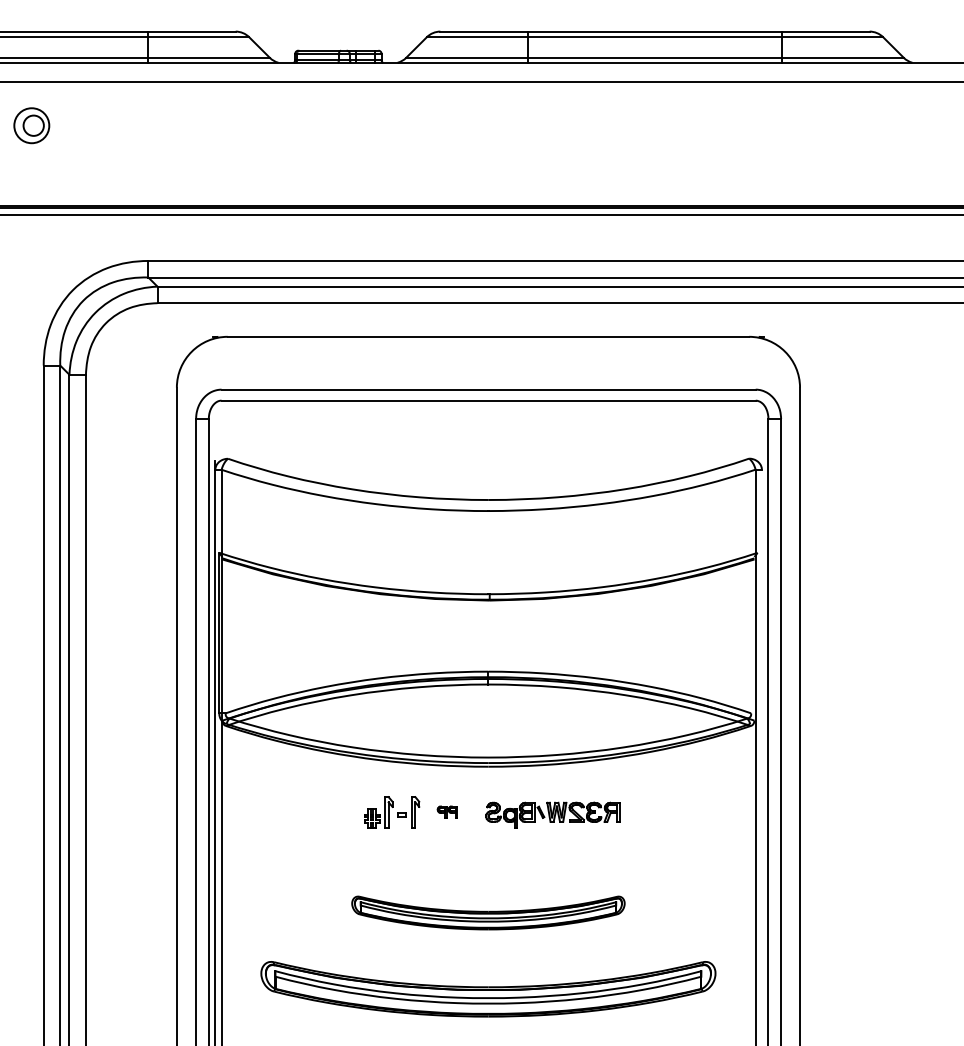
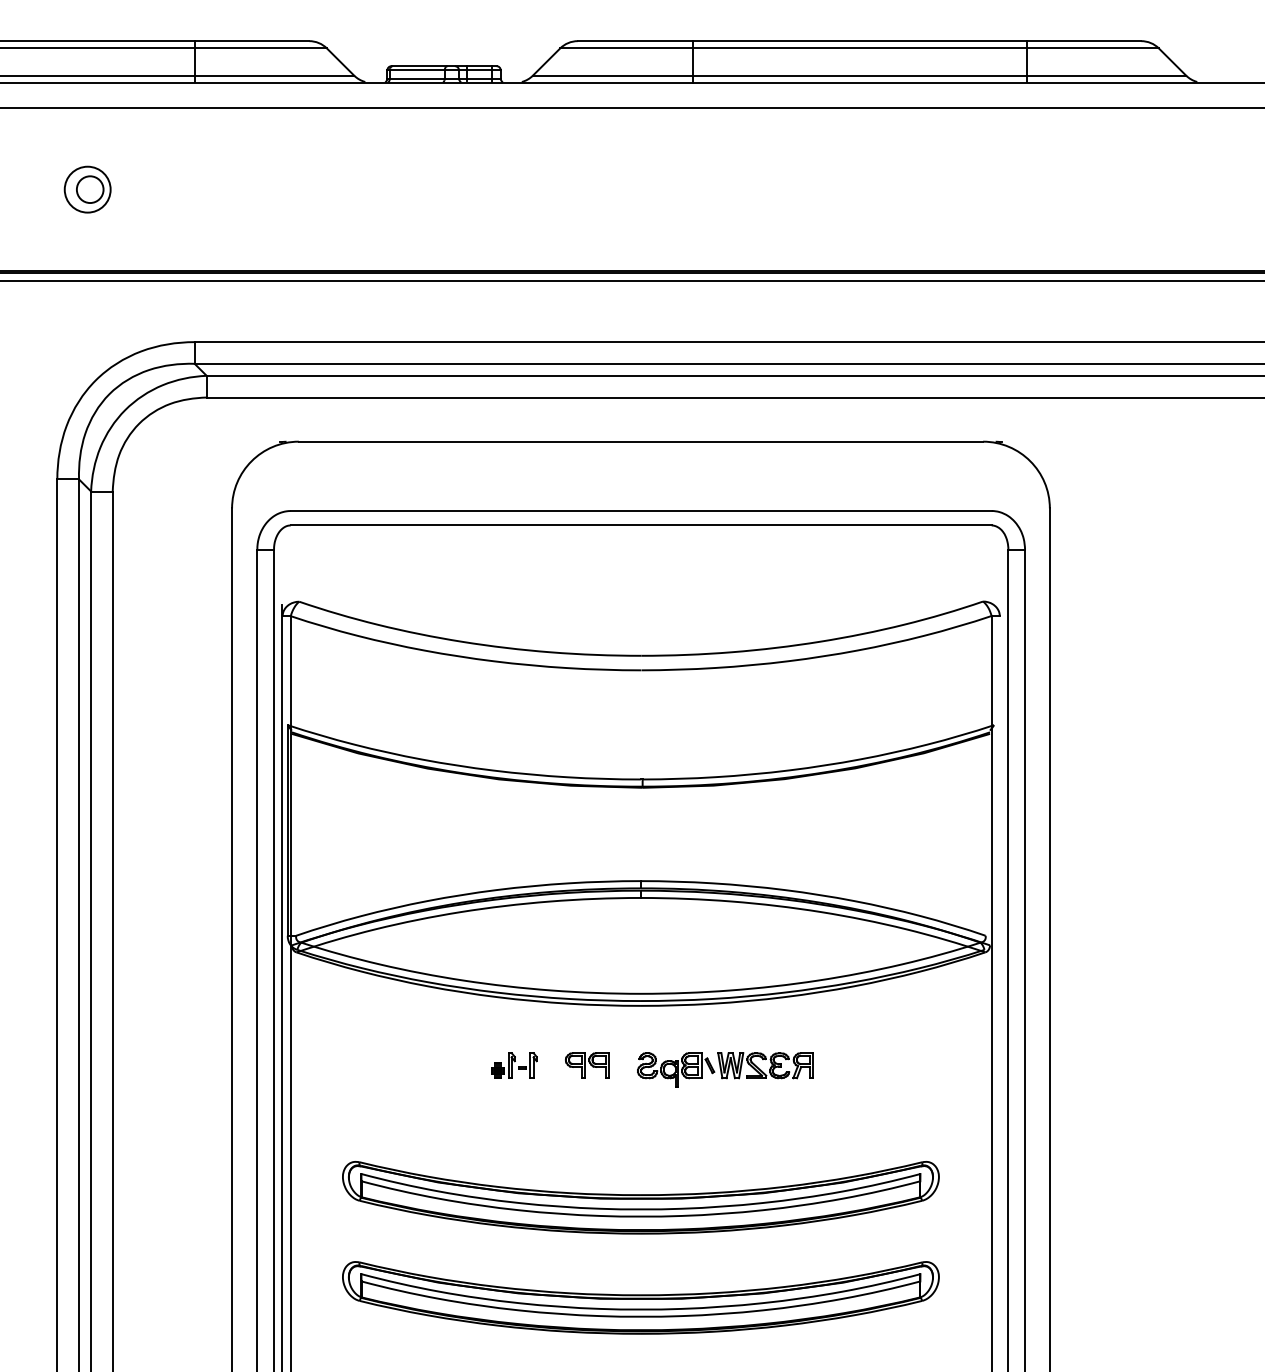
part: (31, 125) -> (87, 189), moved
part: (392, 812) -> (514, 1065), size x0.62
part: (447, 812) -> (587, 1065), size x1.67
part: (488, 912) -> (640, 1197), size x1.67

